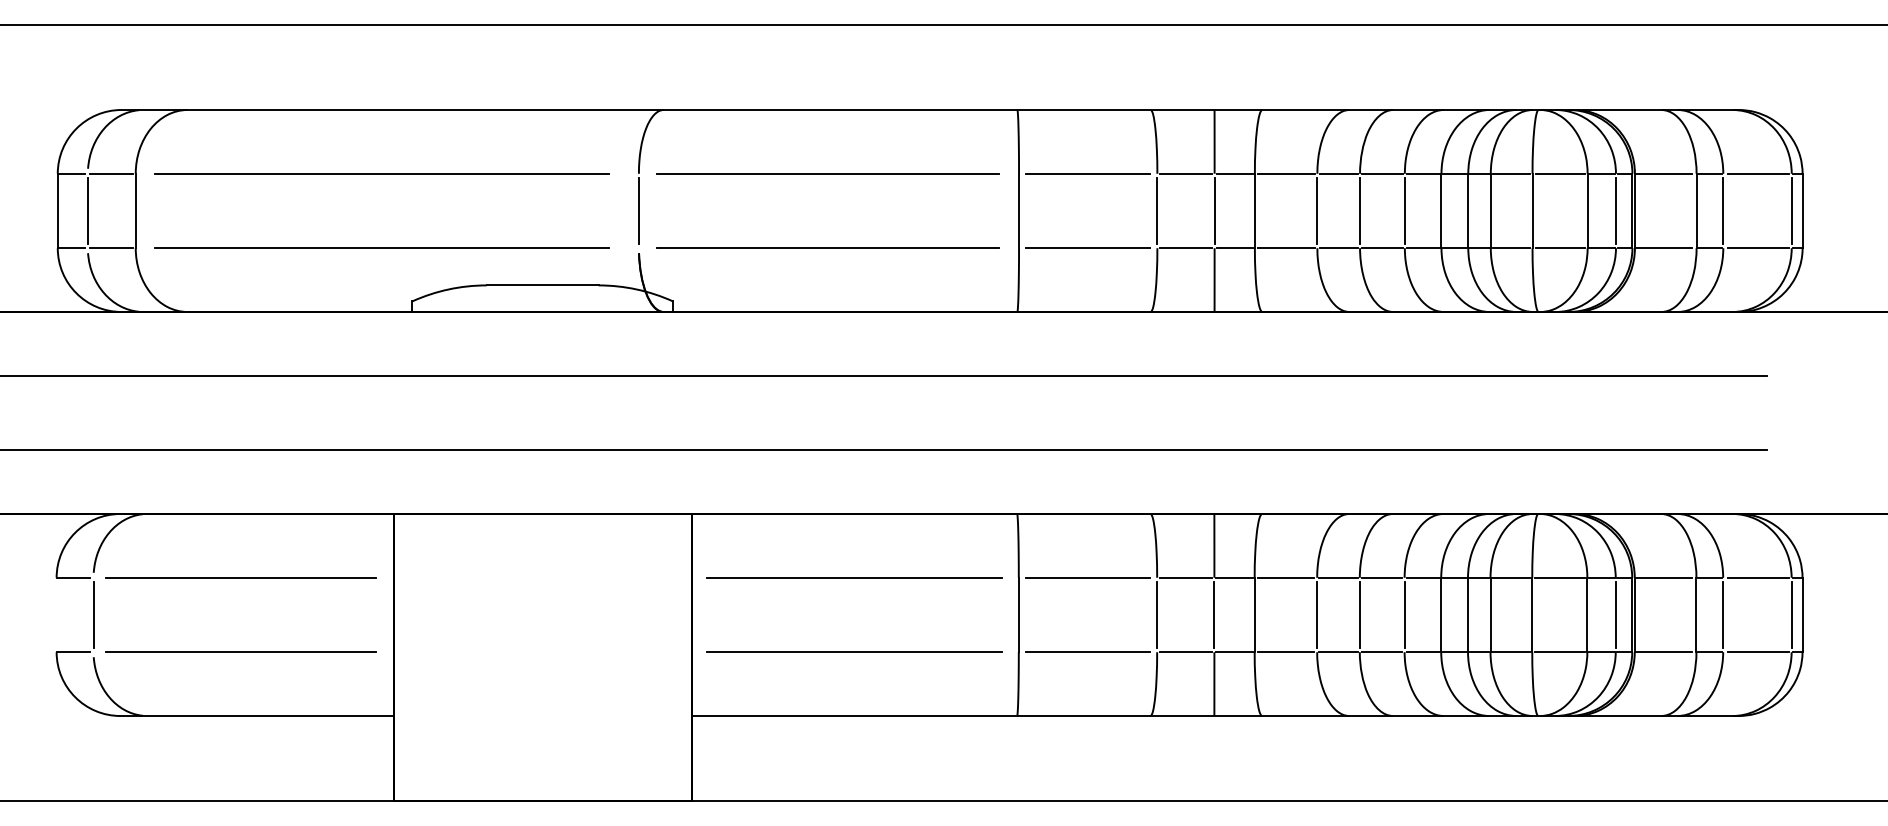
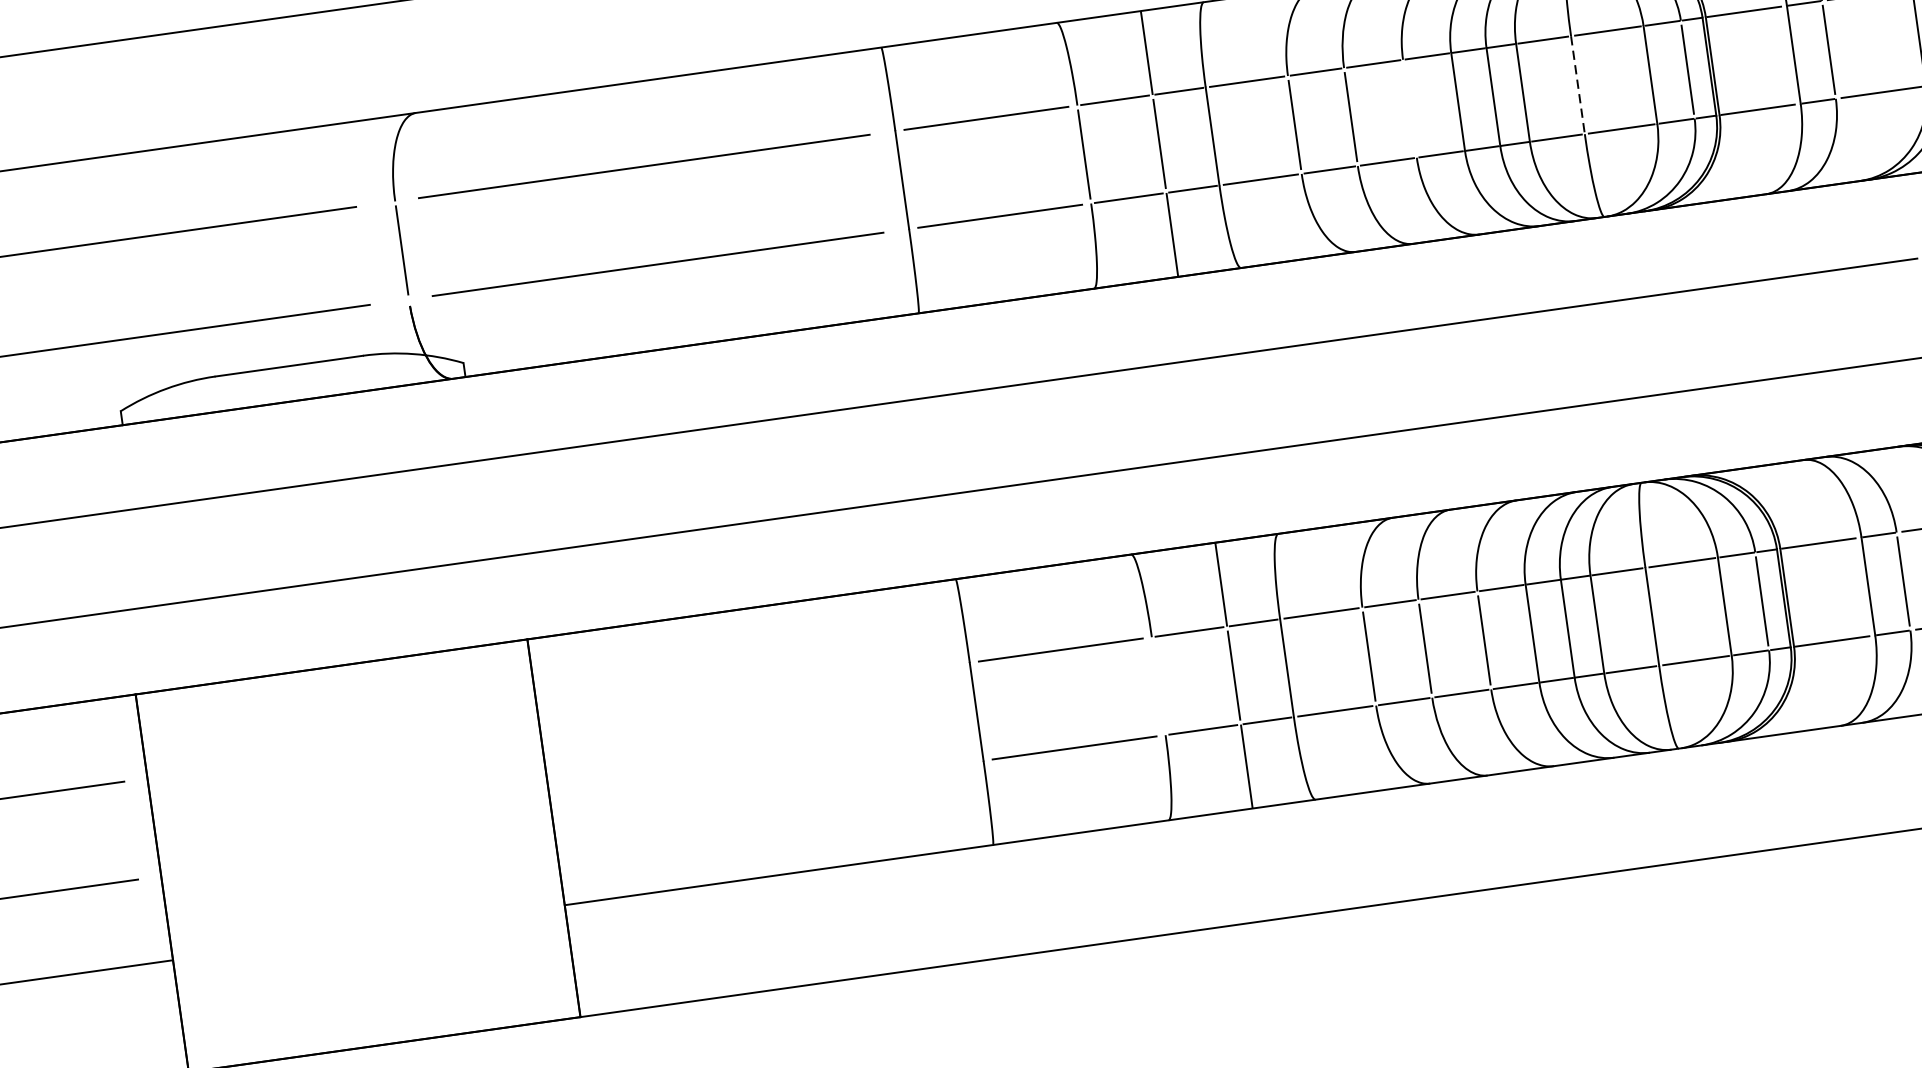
line: (1404, 210) -> (1409, 108), removed
line: (1532, 211) -> (1578, 85), solid -> dashed
line: (854, 577) -> (753, 692), removed
line: (1157, 614) -> (1159, 685), removed
line: (854, 652) -> (767, 791), removed

